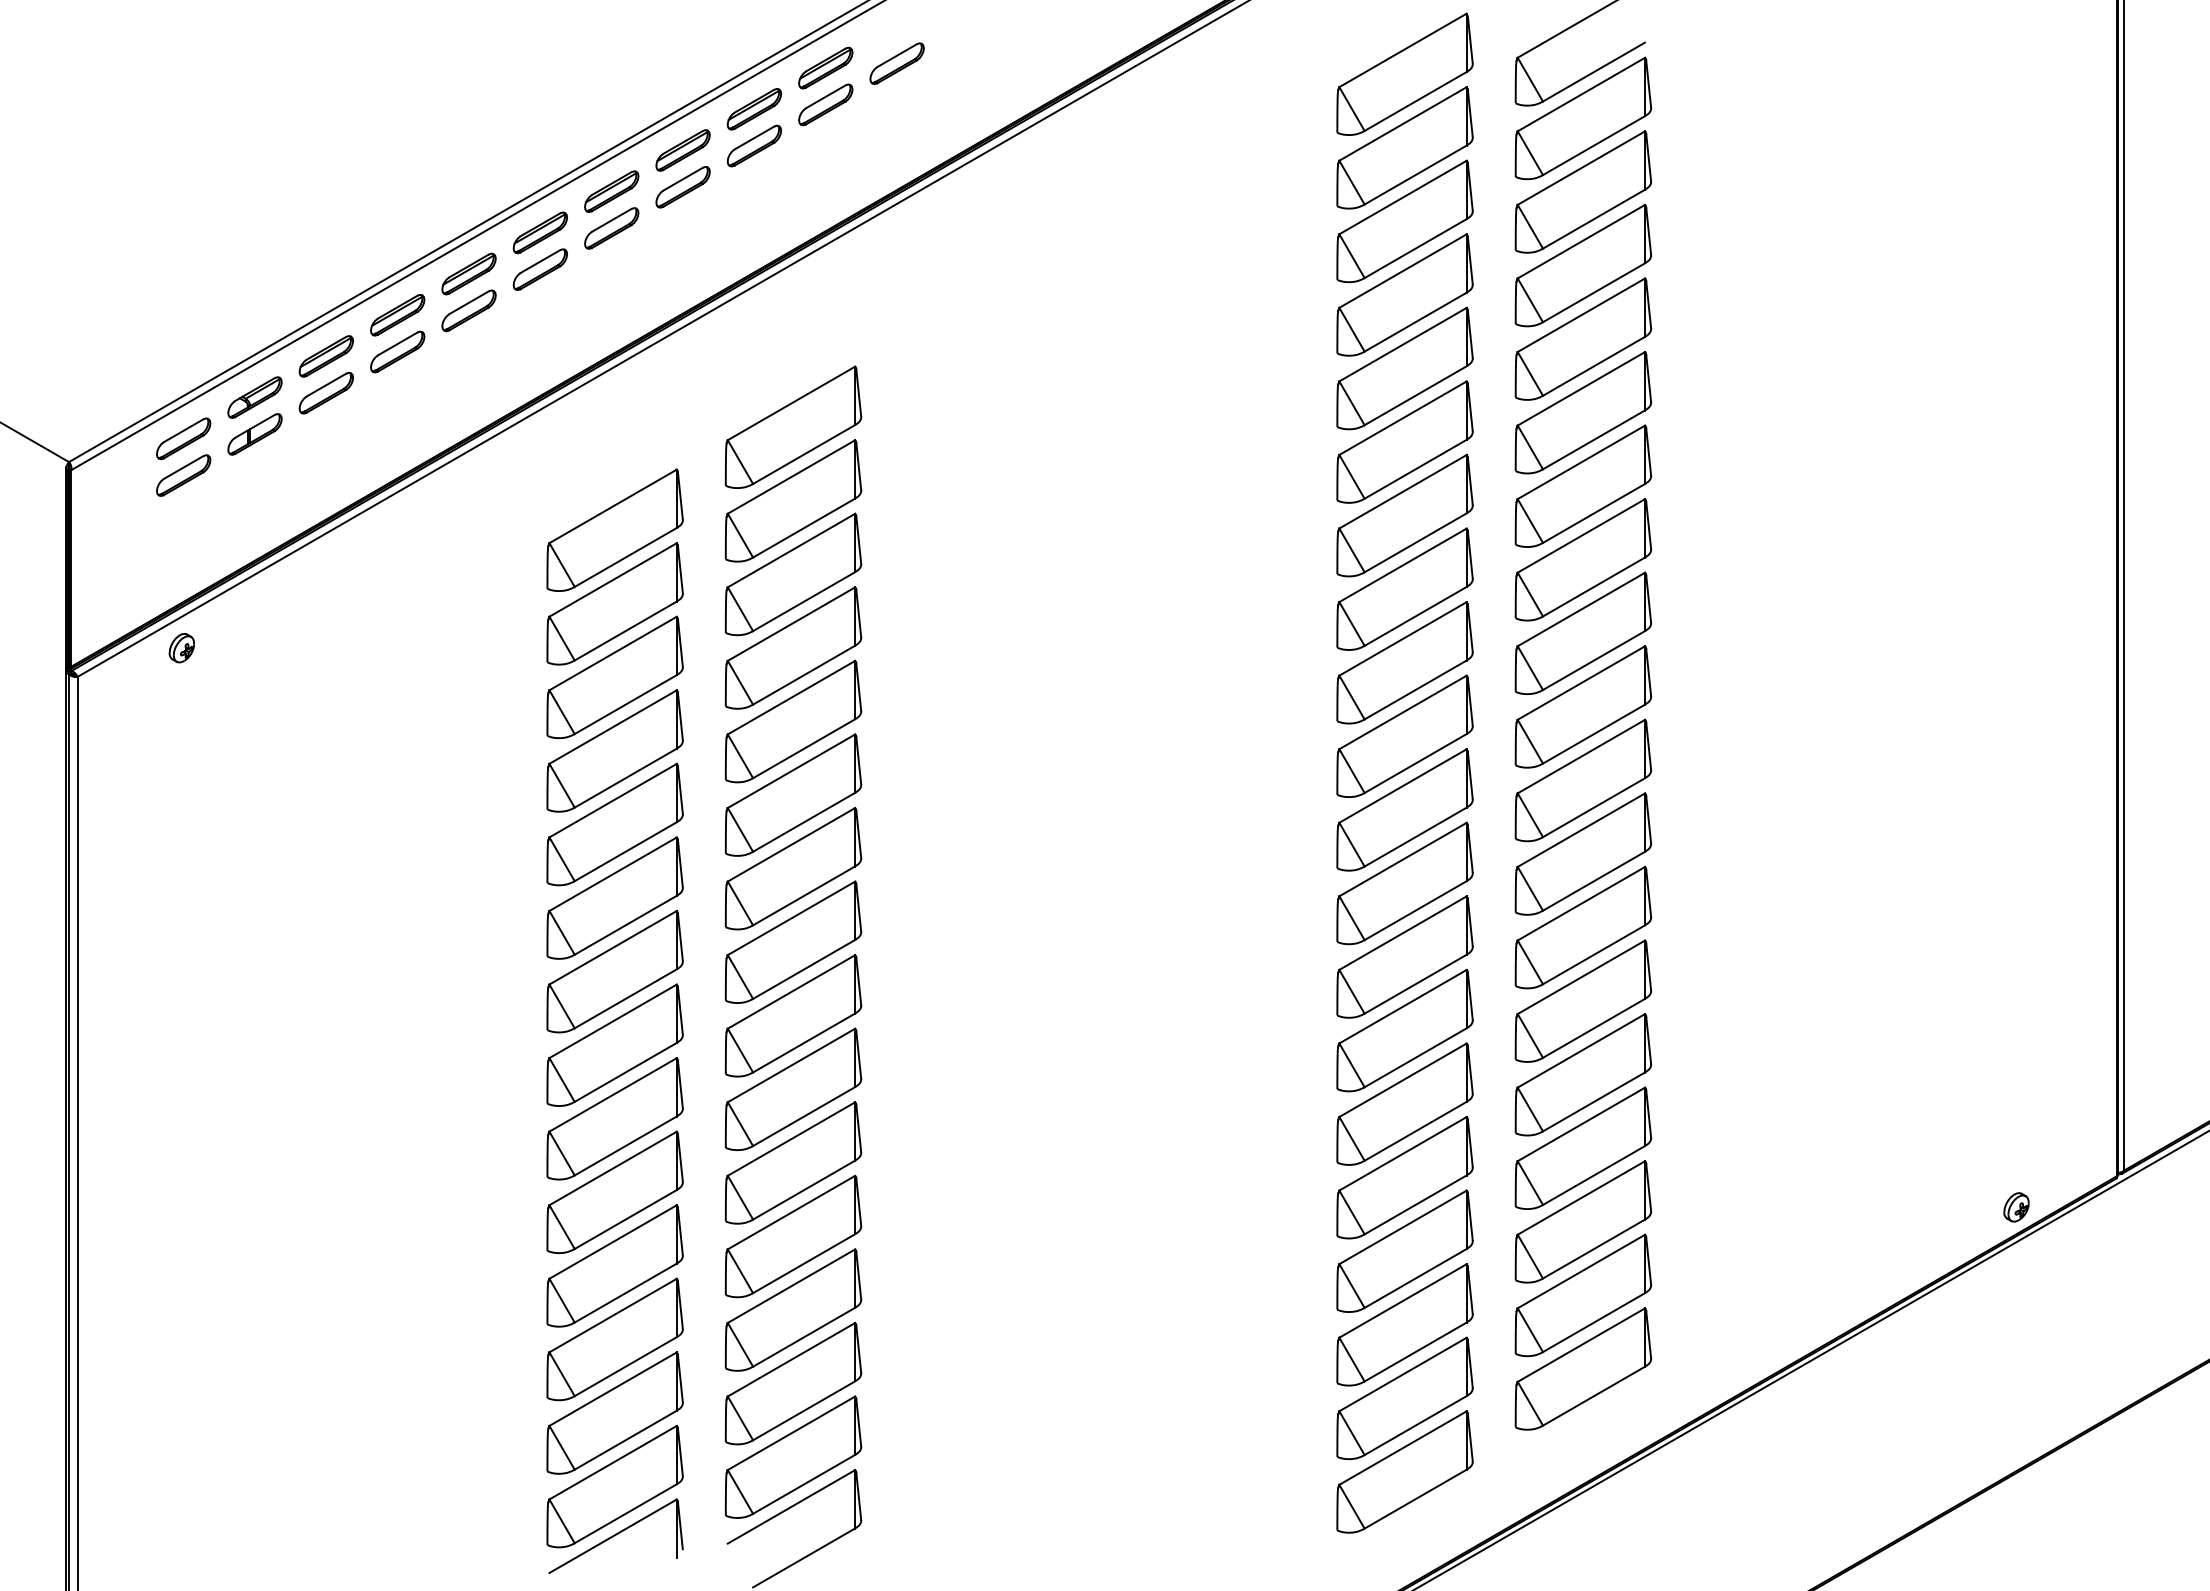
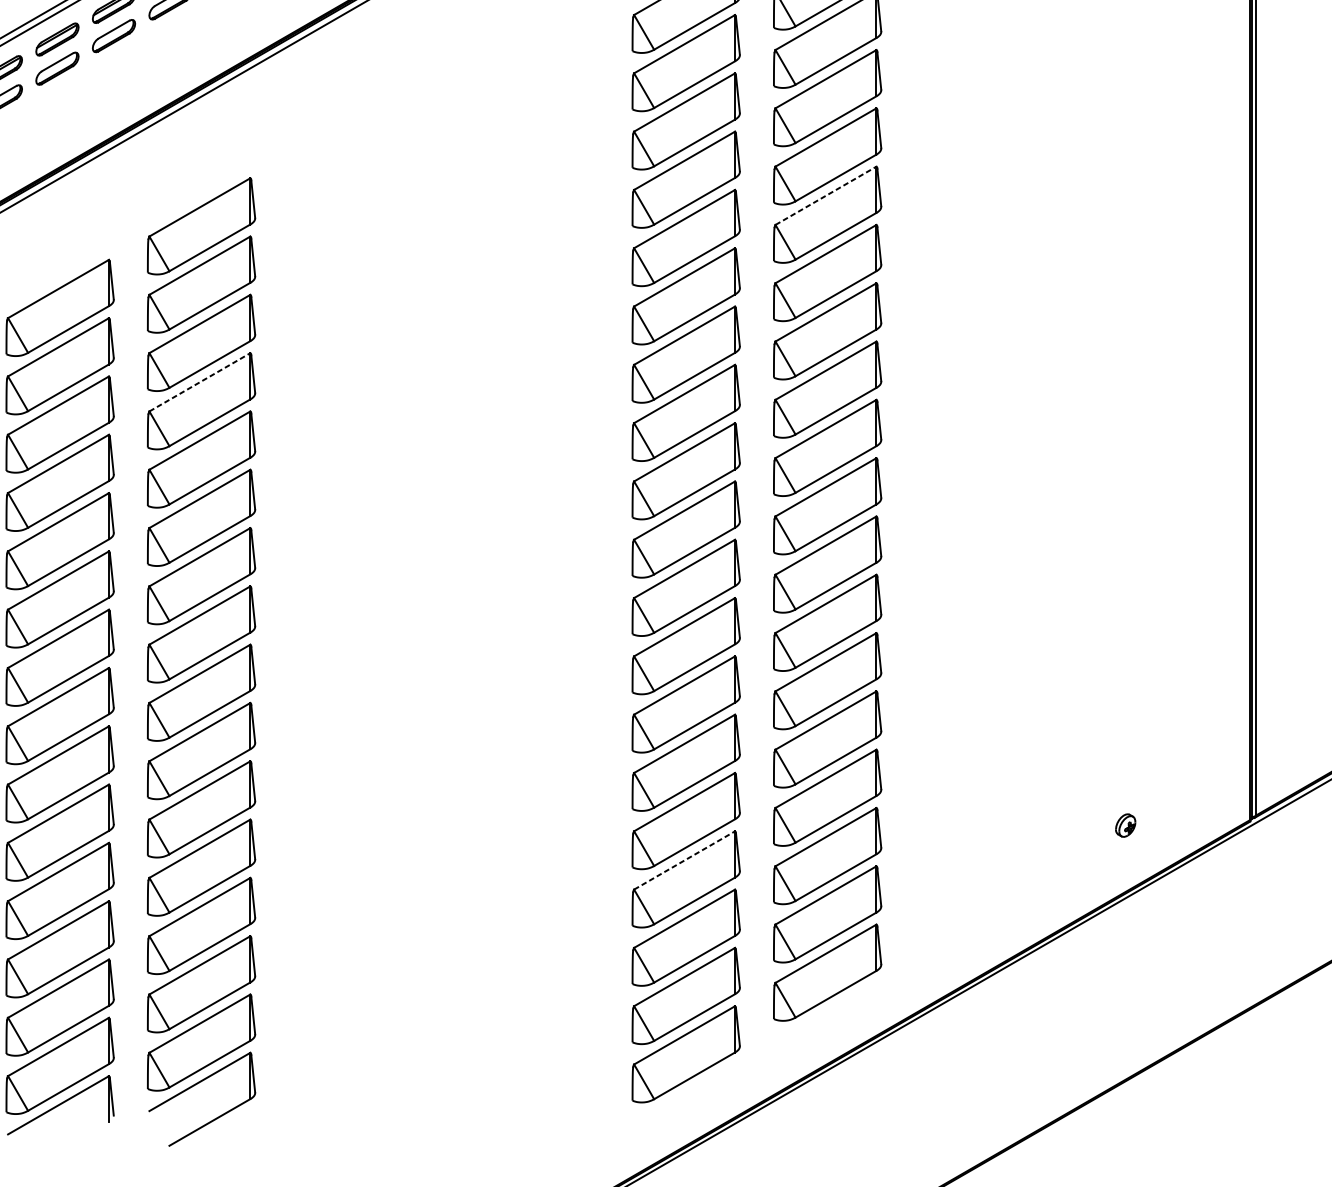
line: (1581, 388) -> (826, 195), solid -> dashed
line: (791, 623) -> (199, 381), solid -> dashed
part: (2016, 1207) -> (1125, 825), moved
line: (1403, 1227) -> (684, 860), solid -> dashed

